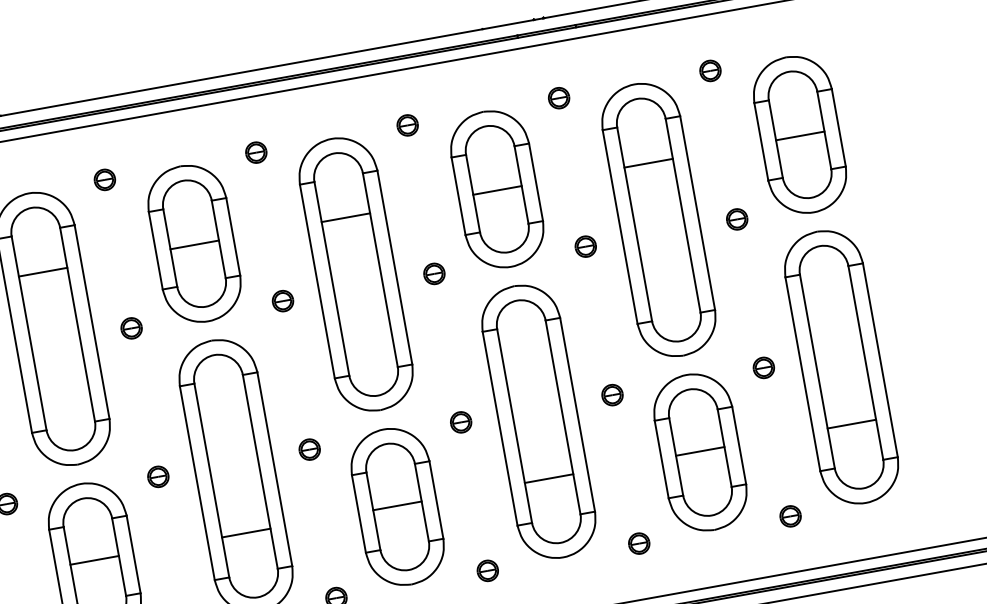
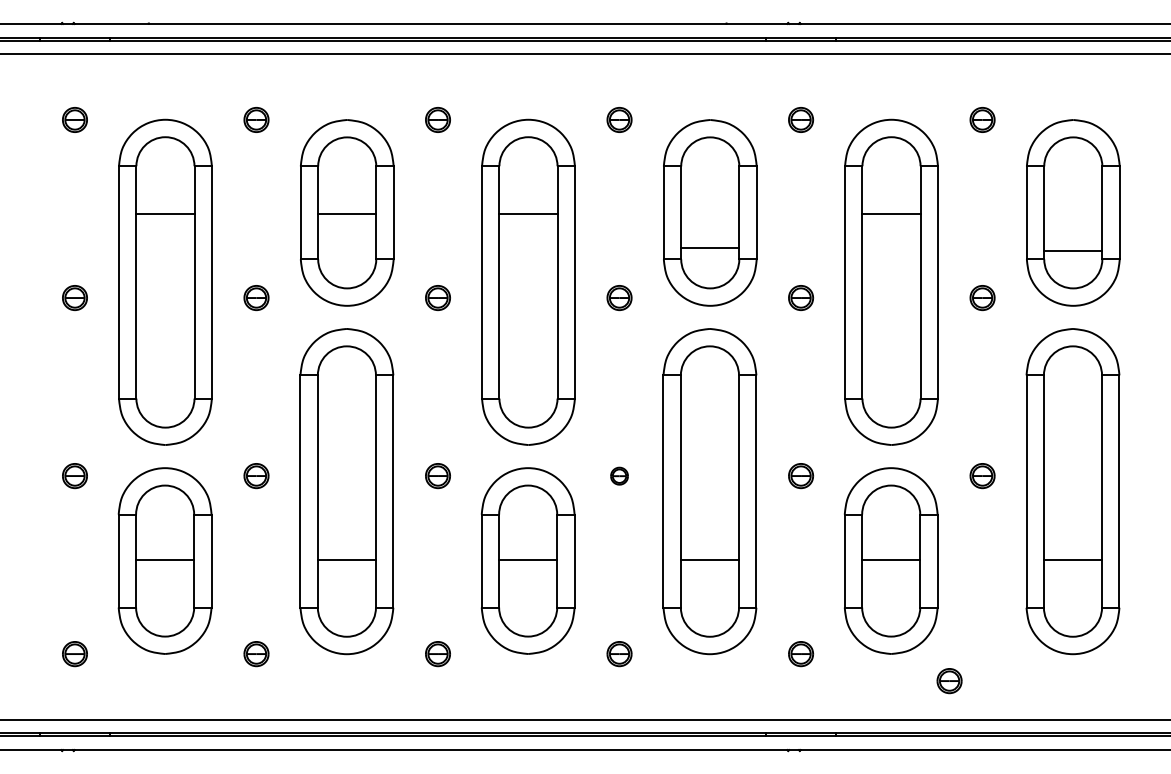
line: (800, 136) -> (1073, 251), moved
line: (497, 190) -> (710, 248), moved
part: (461, 422) -> (619, 476), size x0.7
part: (790, 516) -> (949, 681), moved

